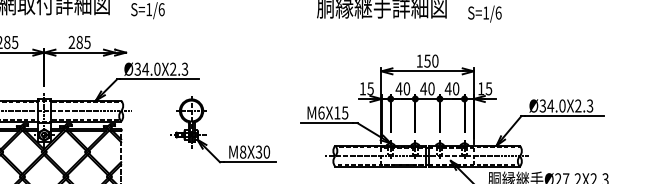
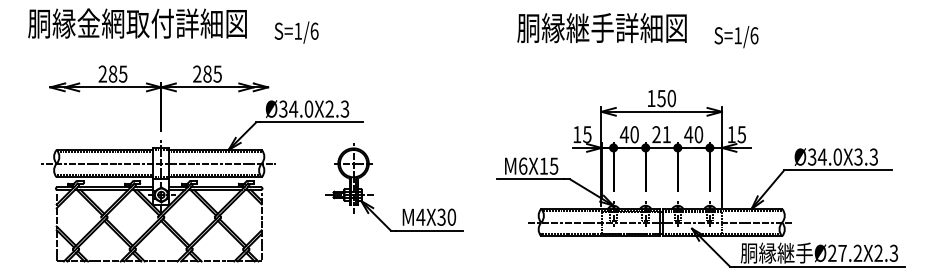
text: (427, 88) -> (661, 134), 40 -> 21
text: (578, 106) -> (858, 157), Ø34.0X2.3 -> Ø34.0X3.3
text: (242, 151) -> (420, 216), M8X30 -> M4X30

